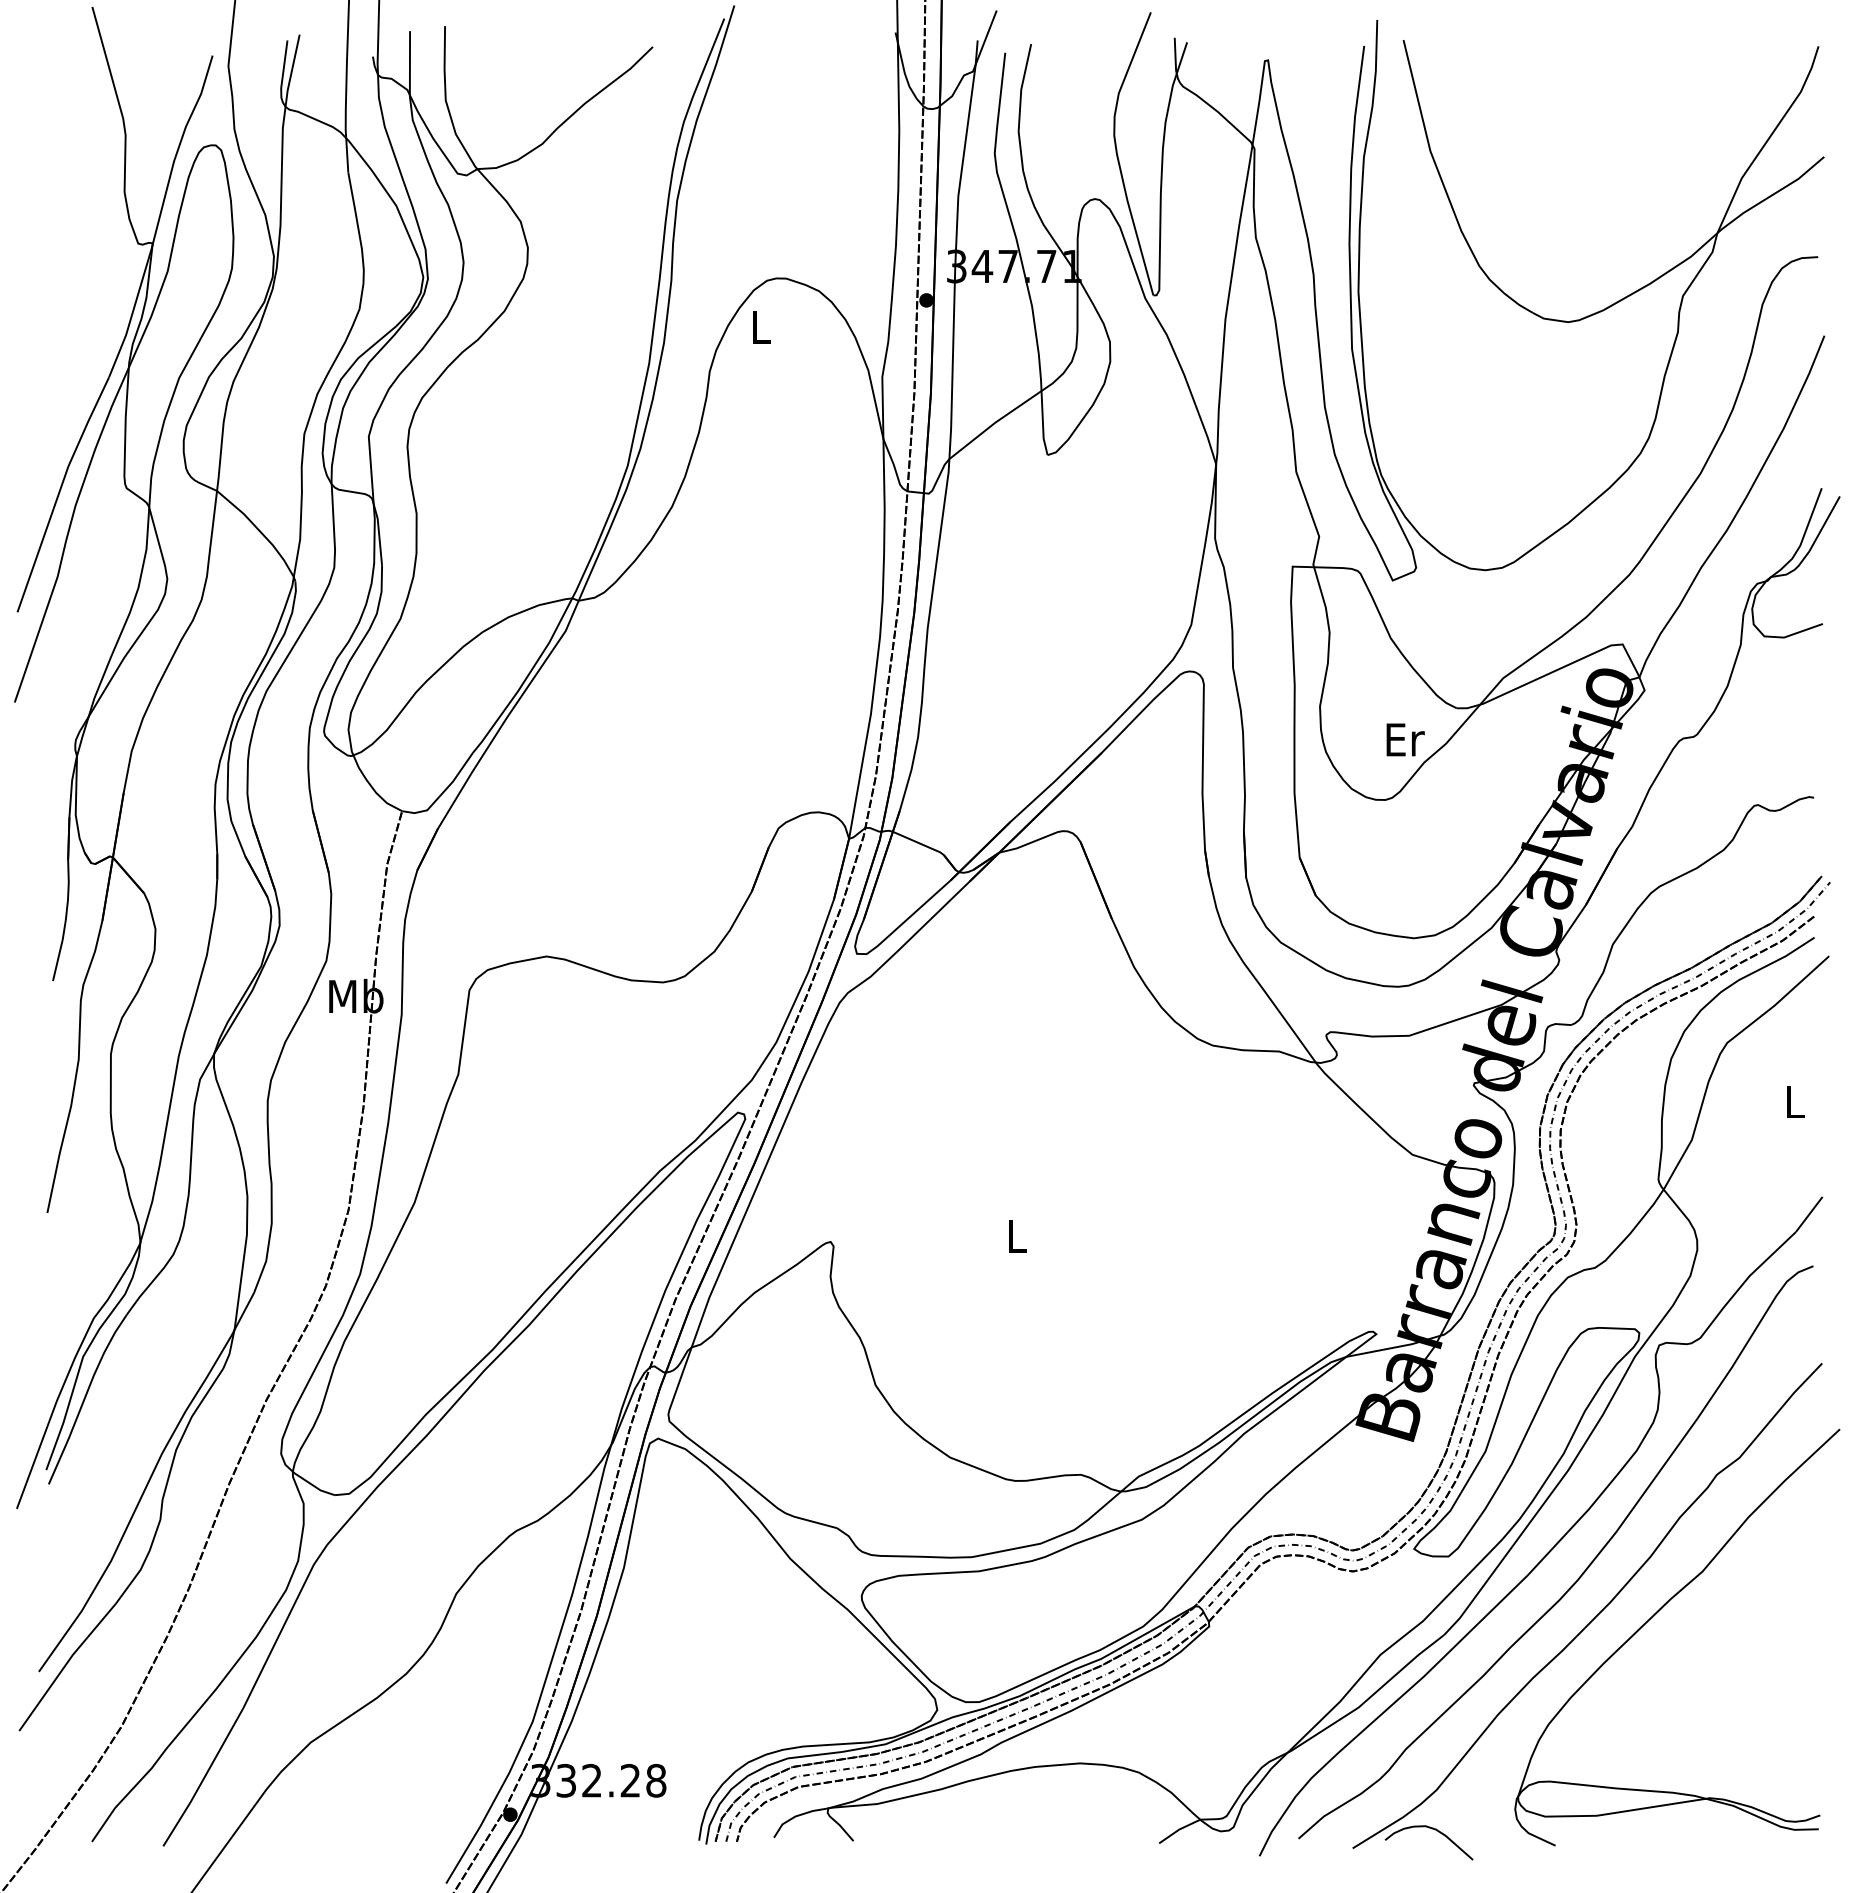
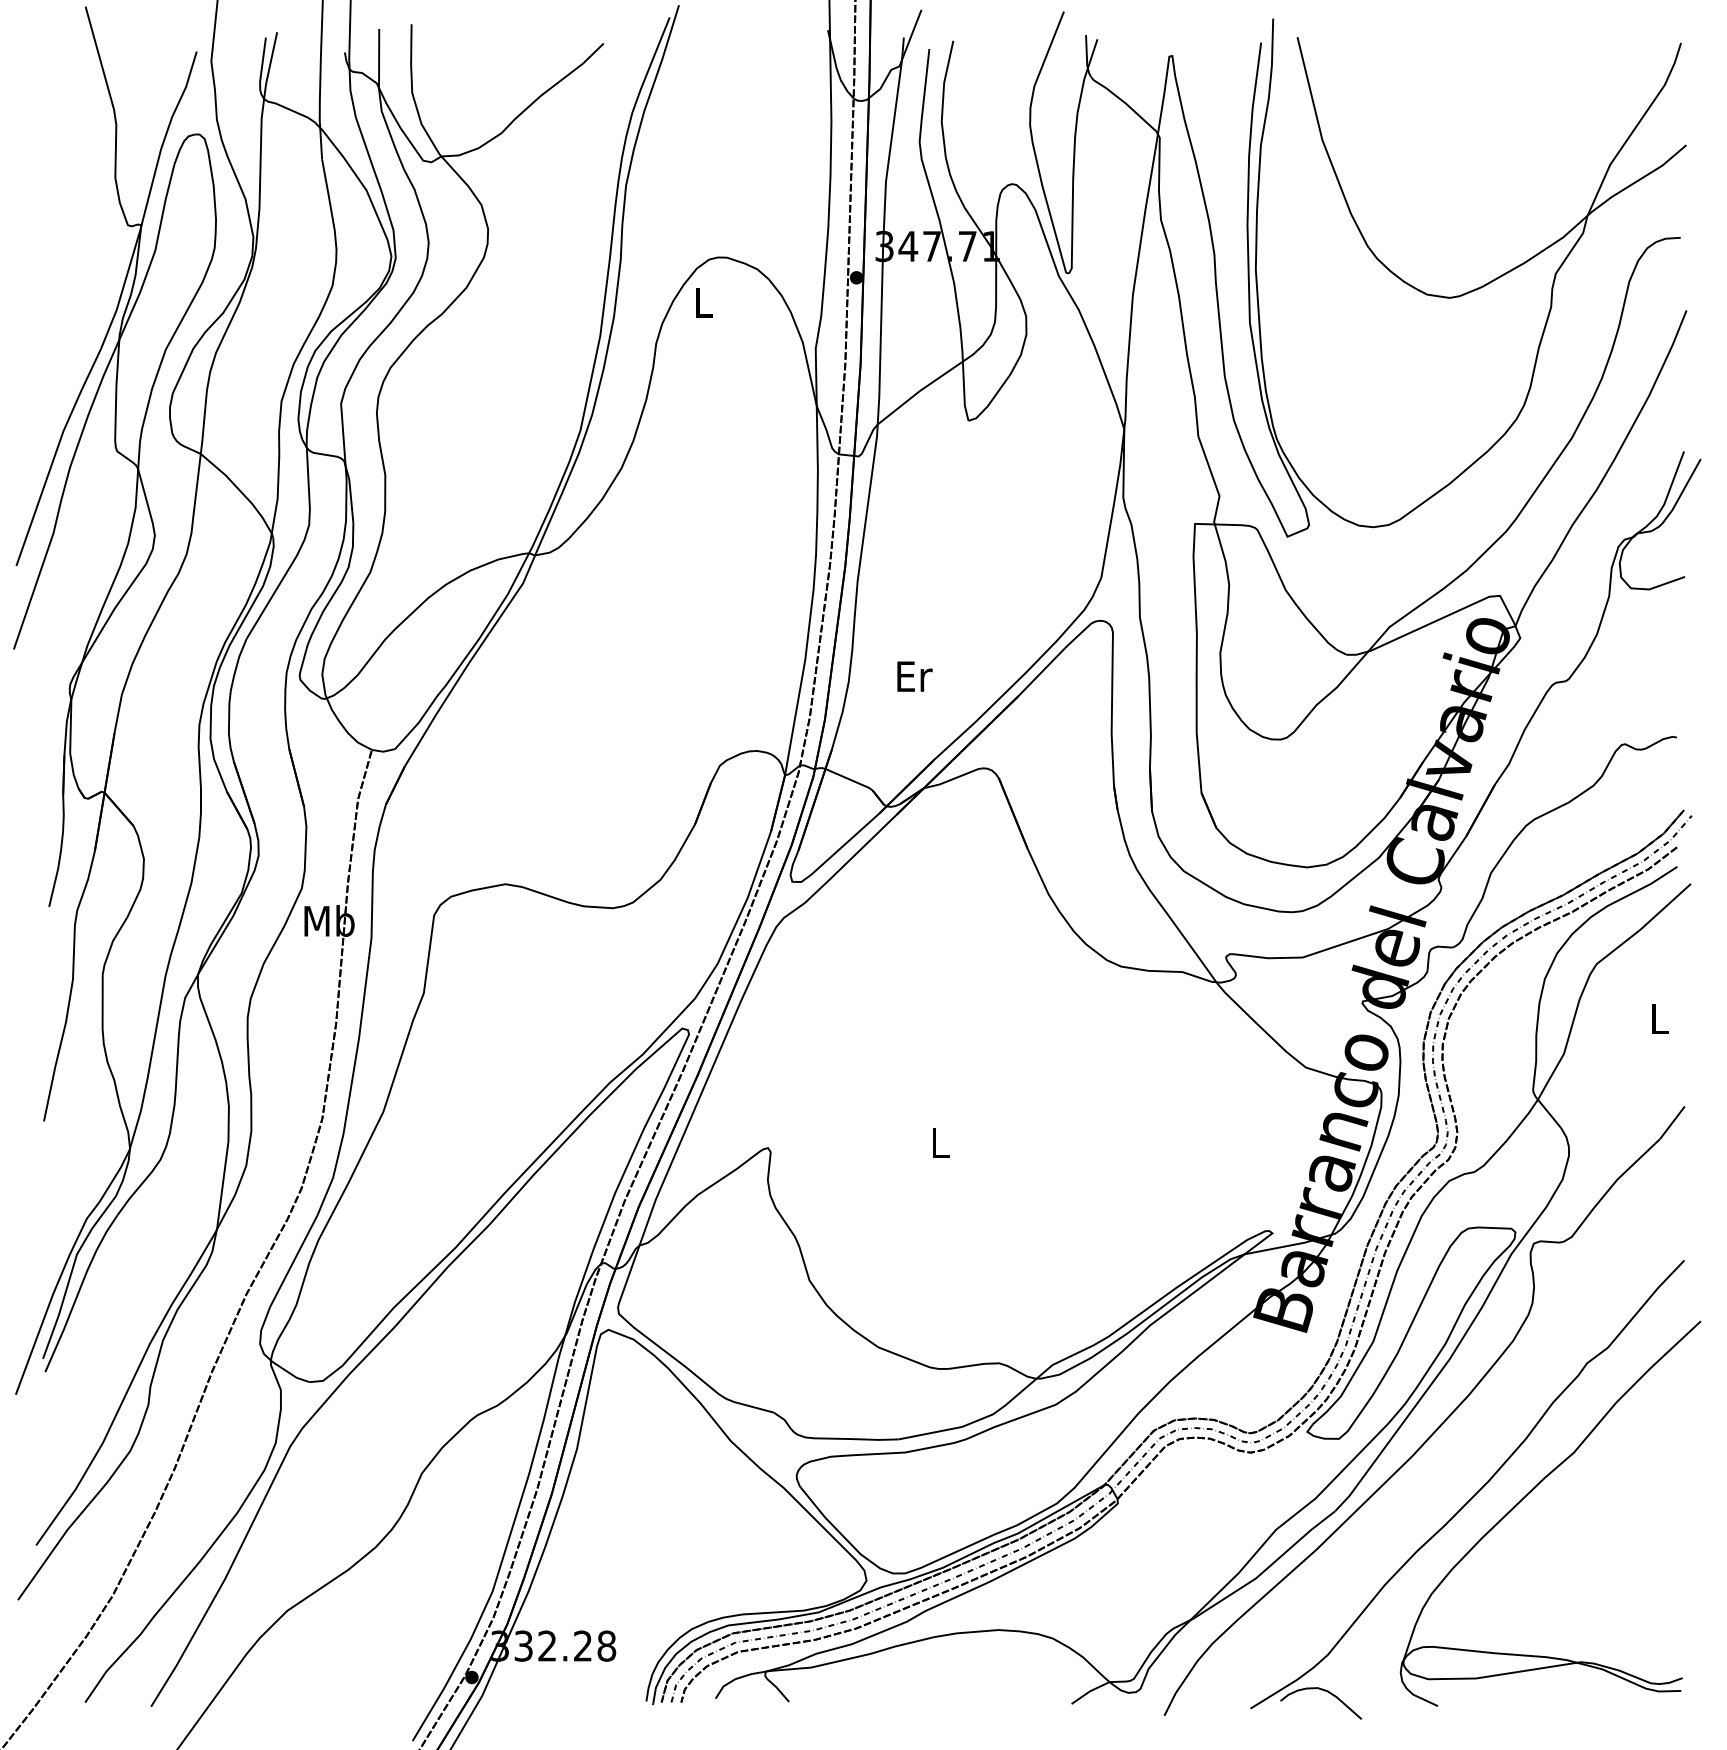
text: (1405, 739) -> (914, 676), moved
curve: (1581, 1573) -> (1461, 1454), removed

